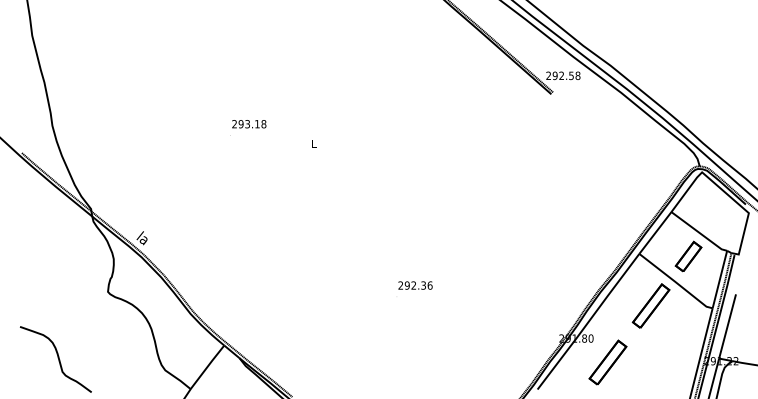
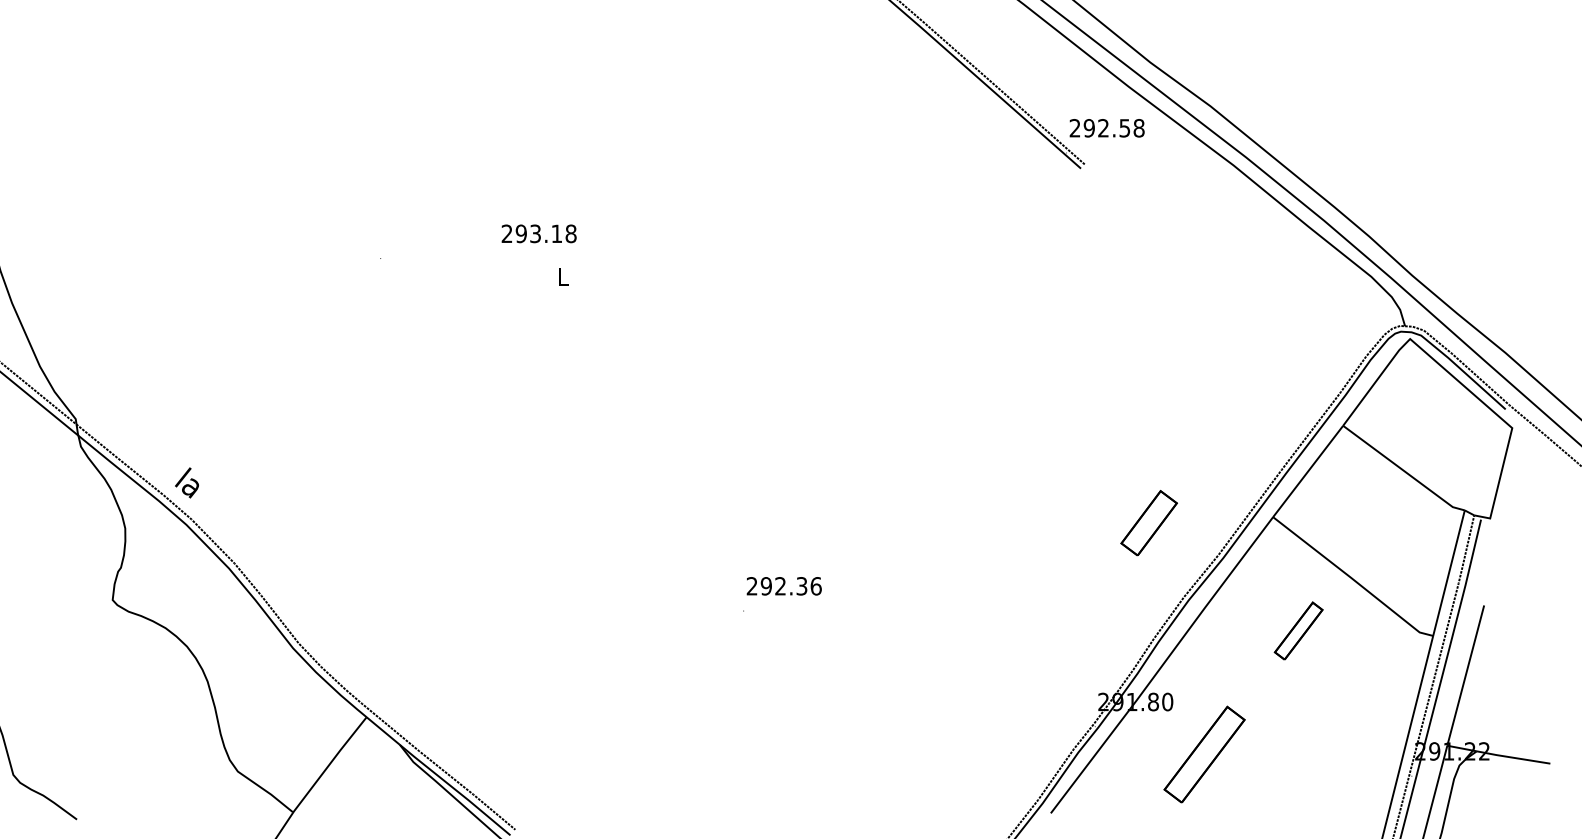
text: (249, 124) -> (539, 234), moved
part: (688, 256) -> (1148, 522), moved
part: (650, 305) -> (1297, 629), size x0.6

